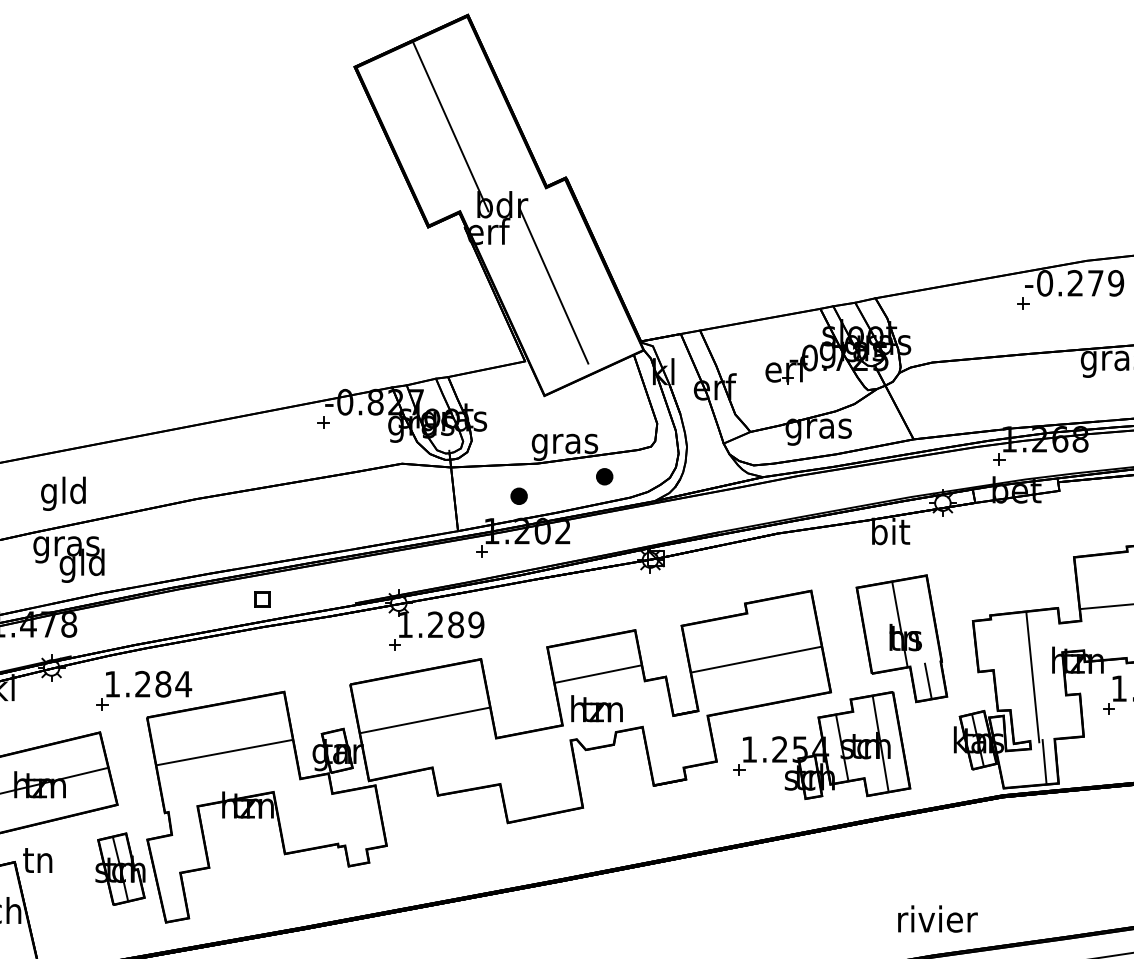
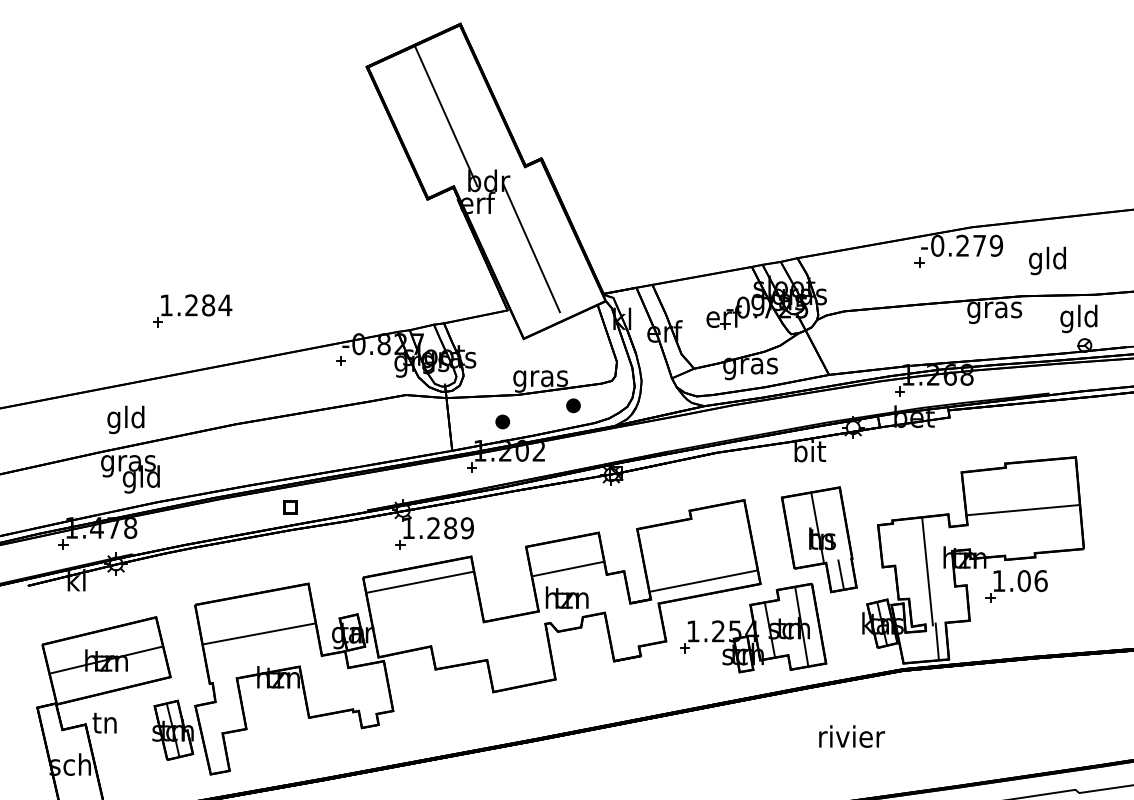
line: (755, 658) -> (703, 580), moved
part: (143, 690) -> (192, 310), moved
line: (424, 719) -> (419, 581), moved
text: (938, 918) -> (852, 736), moved

